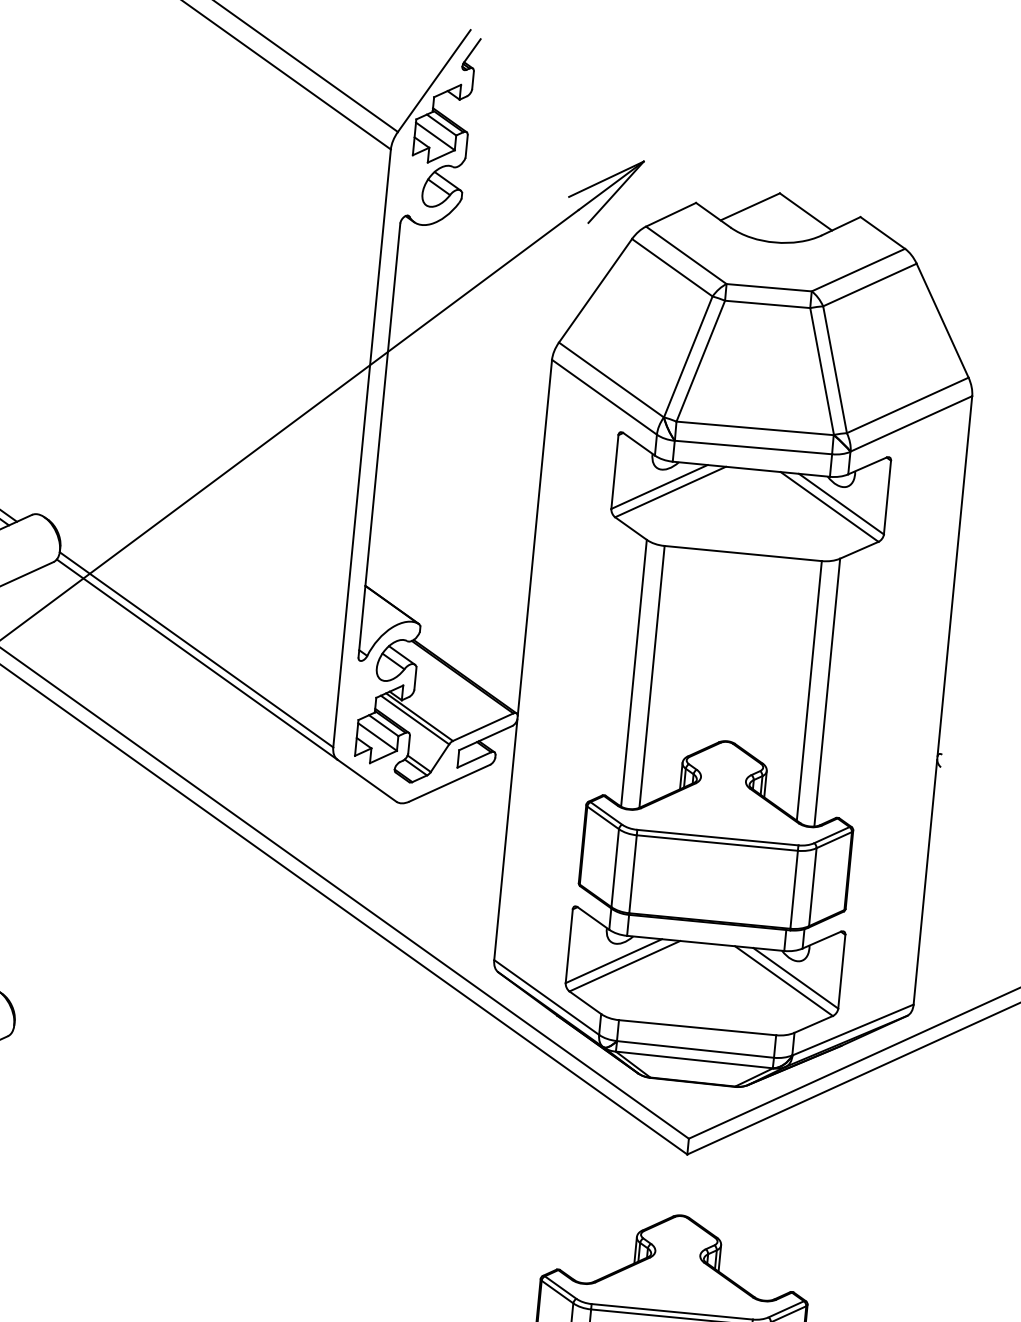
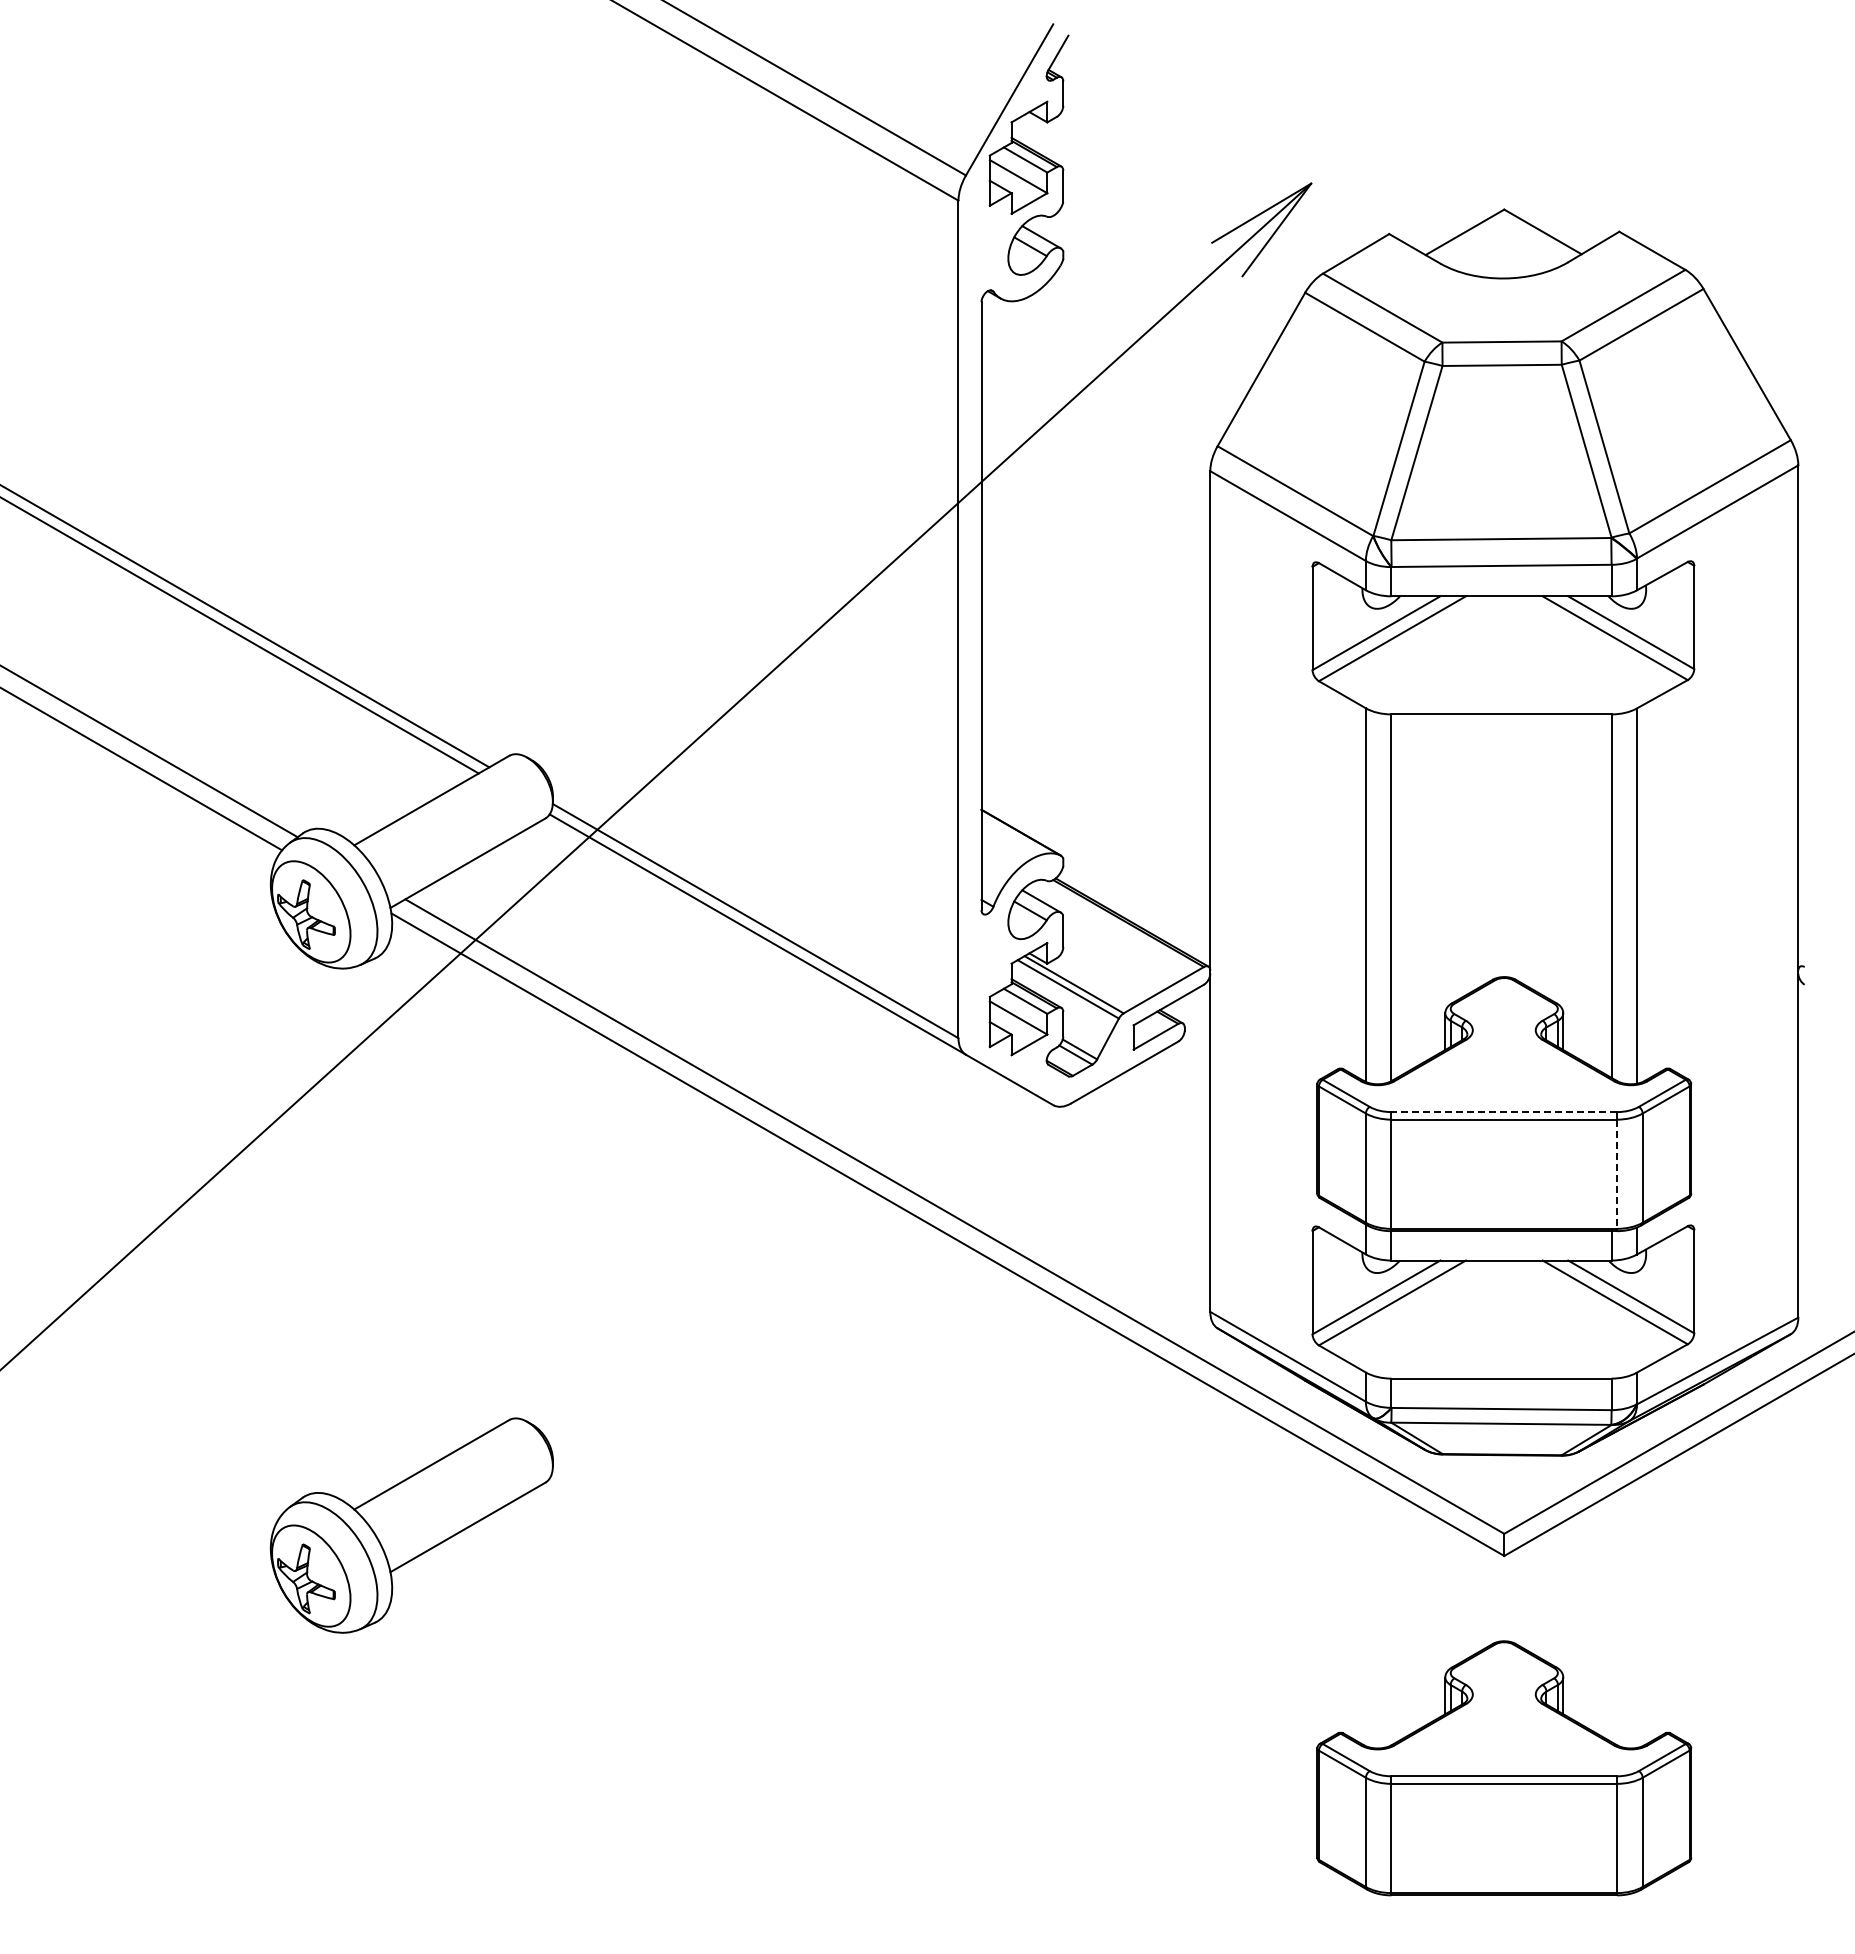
line: (717, 837) -> (1504, 1112), solid -> dashed
line: (794, 889) -> (1617, 1174), solid -> dashed

